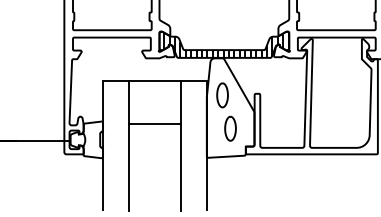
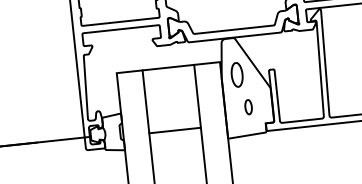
hatch: (226, 44) -> (235, 23), removed
line: (154, 124) -> (174, 131), moved
part: (230, 128) -> (248, 107), size x0.6

